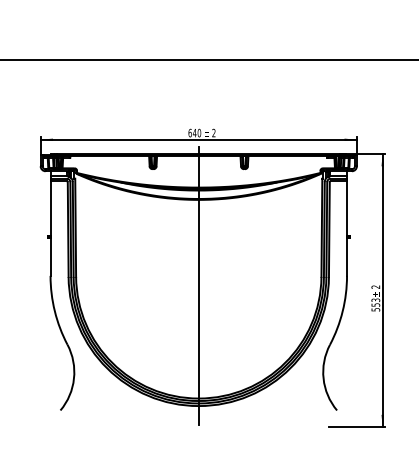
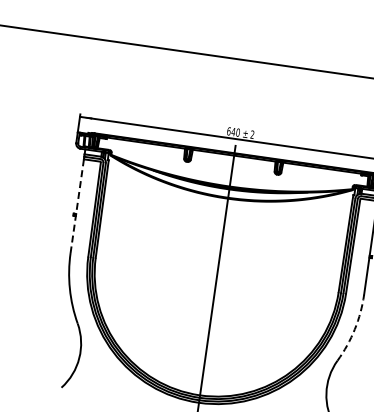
line: (50, 229) -> (77, 207), solid -> dashed
arc: (342, 311) -> (354, 329), solid -> dashed

